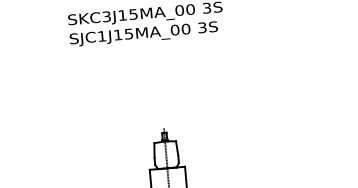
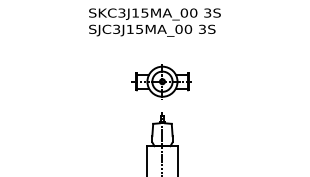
text: (101, 35) -> (116, 28), SJC1J15MA_00 -> SJC3J15MA_00
part: (159, 92) -> (161, 81), added

